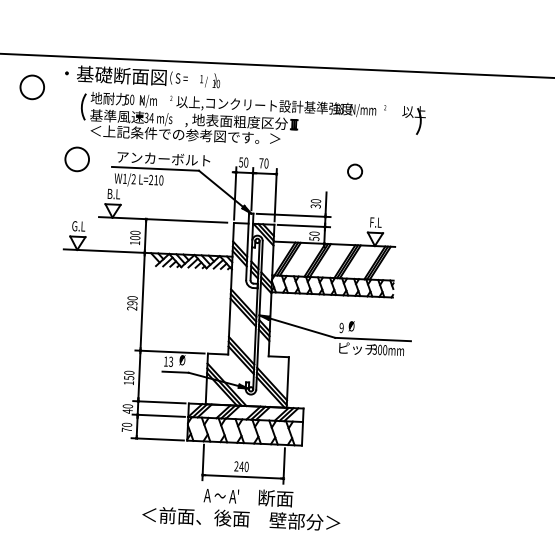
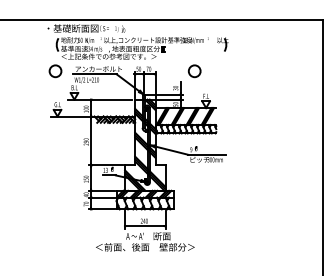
circle: (32, 87) -> (31, 36), removed
circle: (354, 171) -> (194, 71), size x1.67

